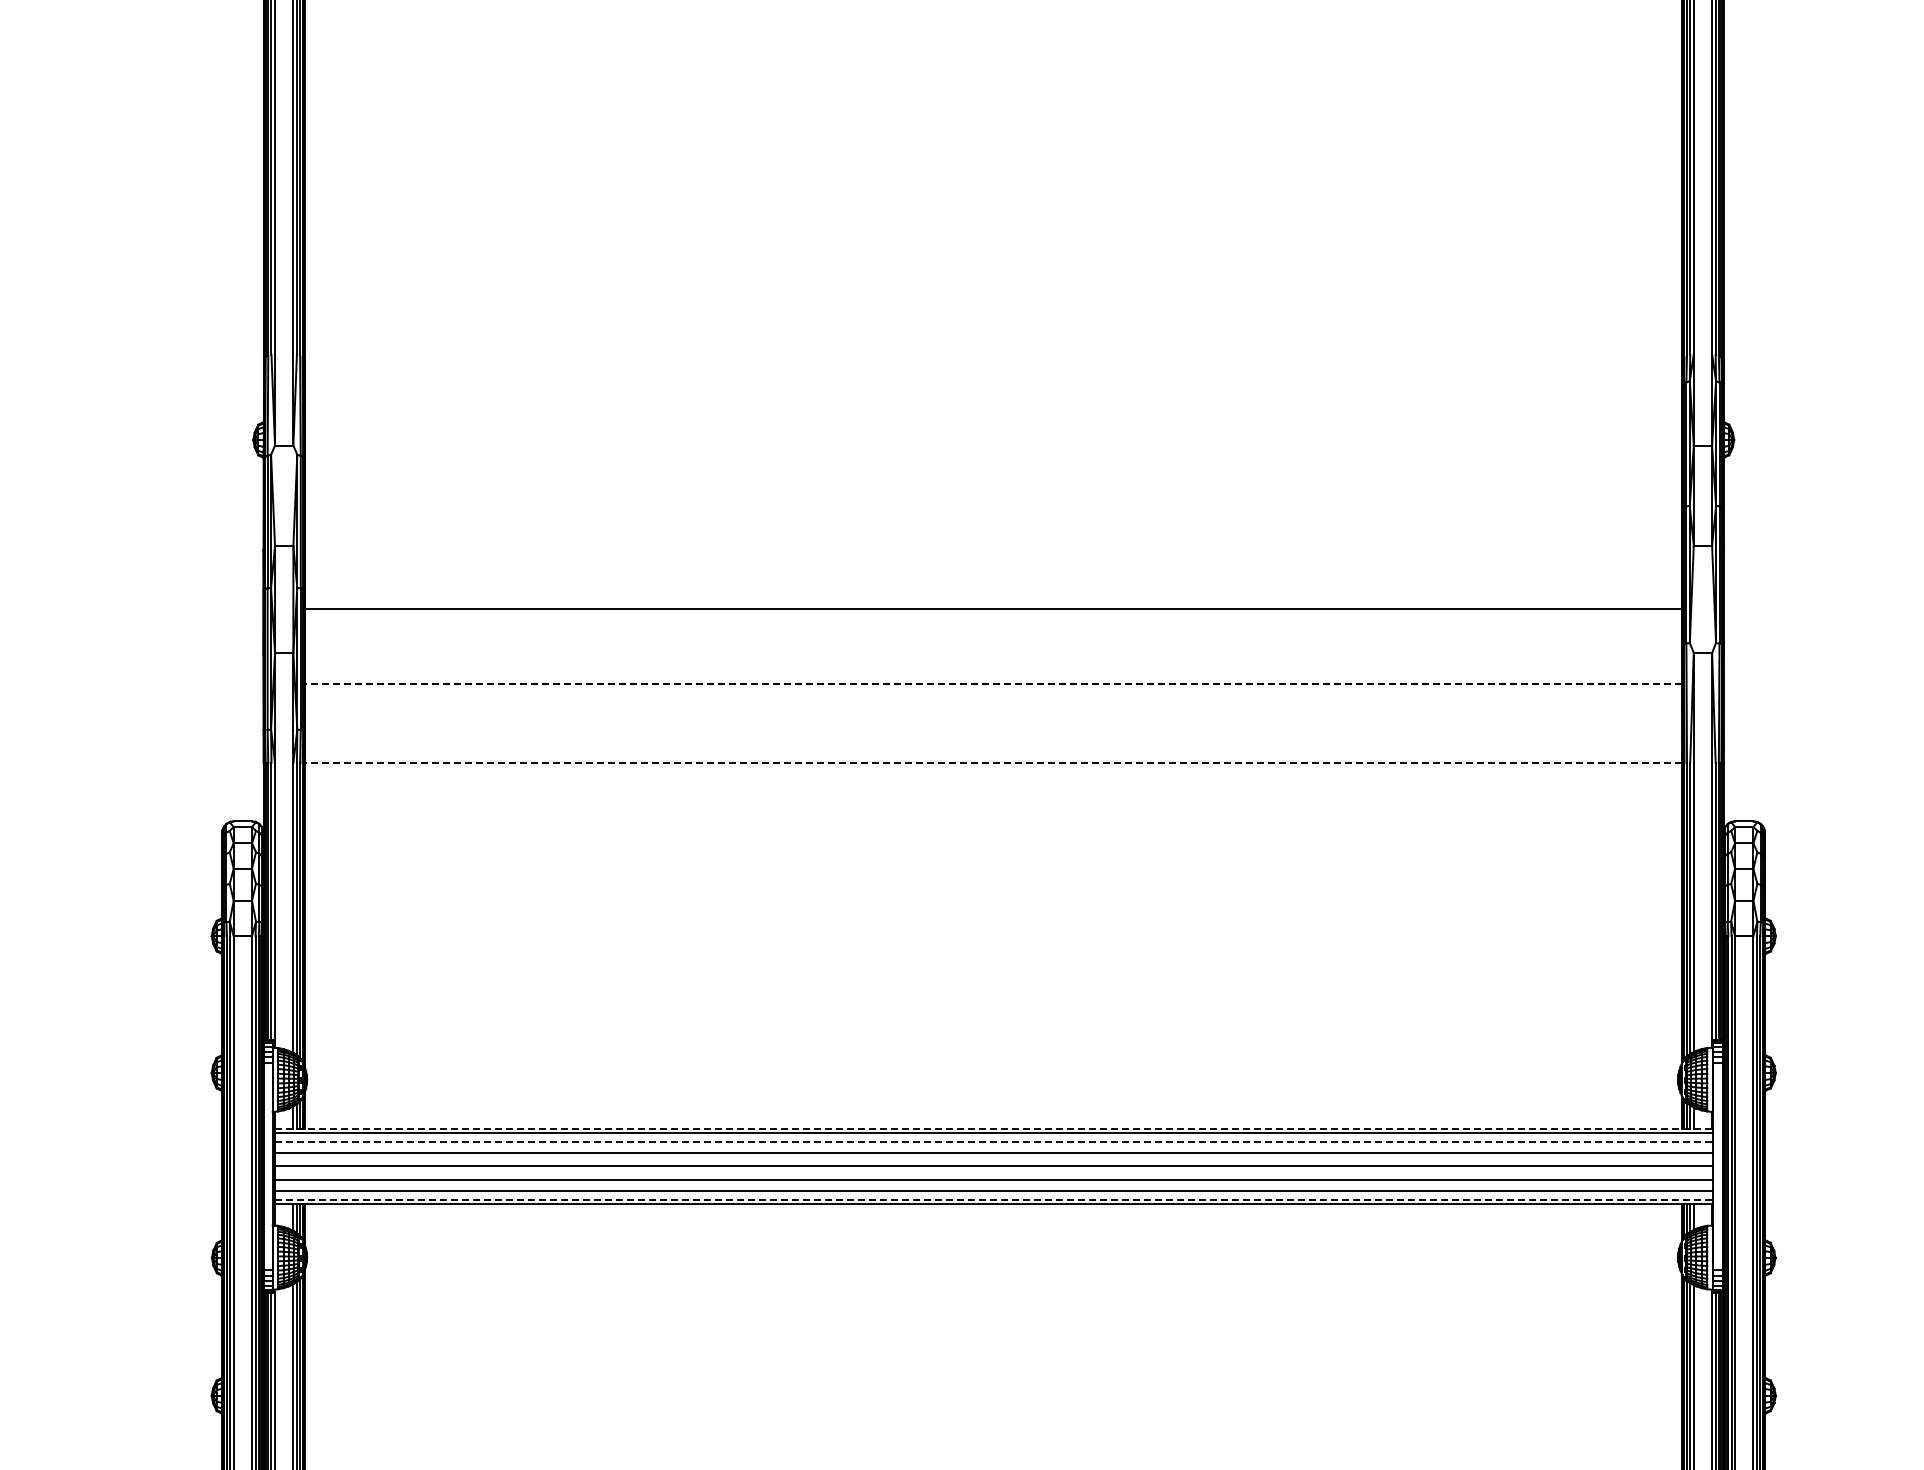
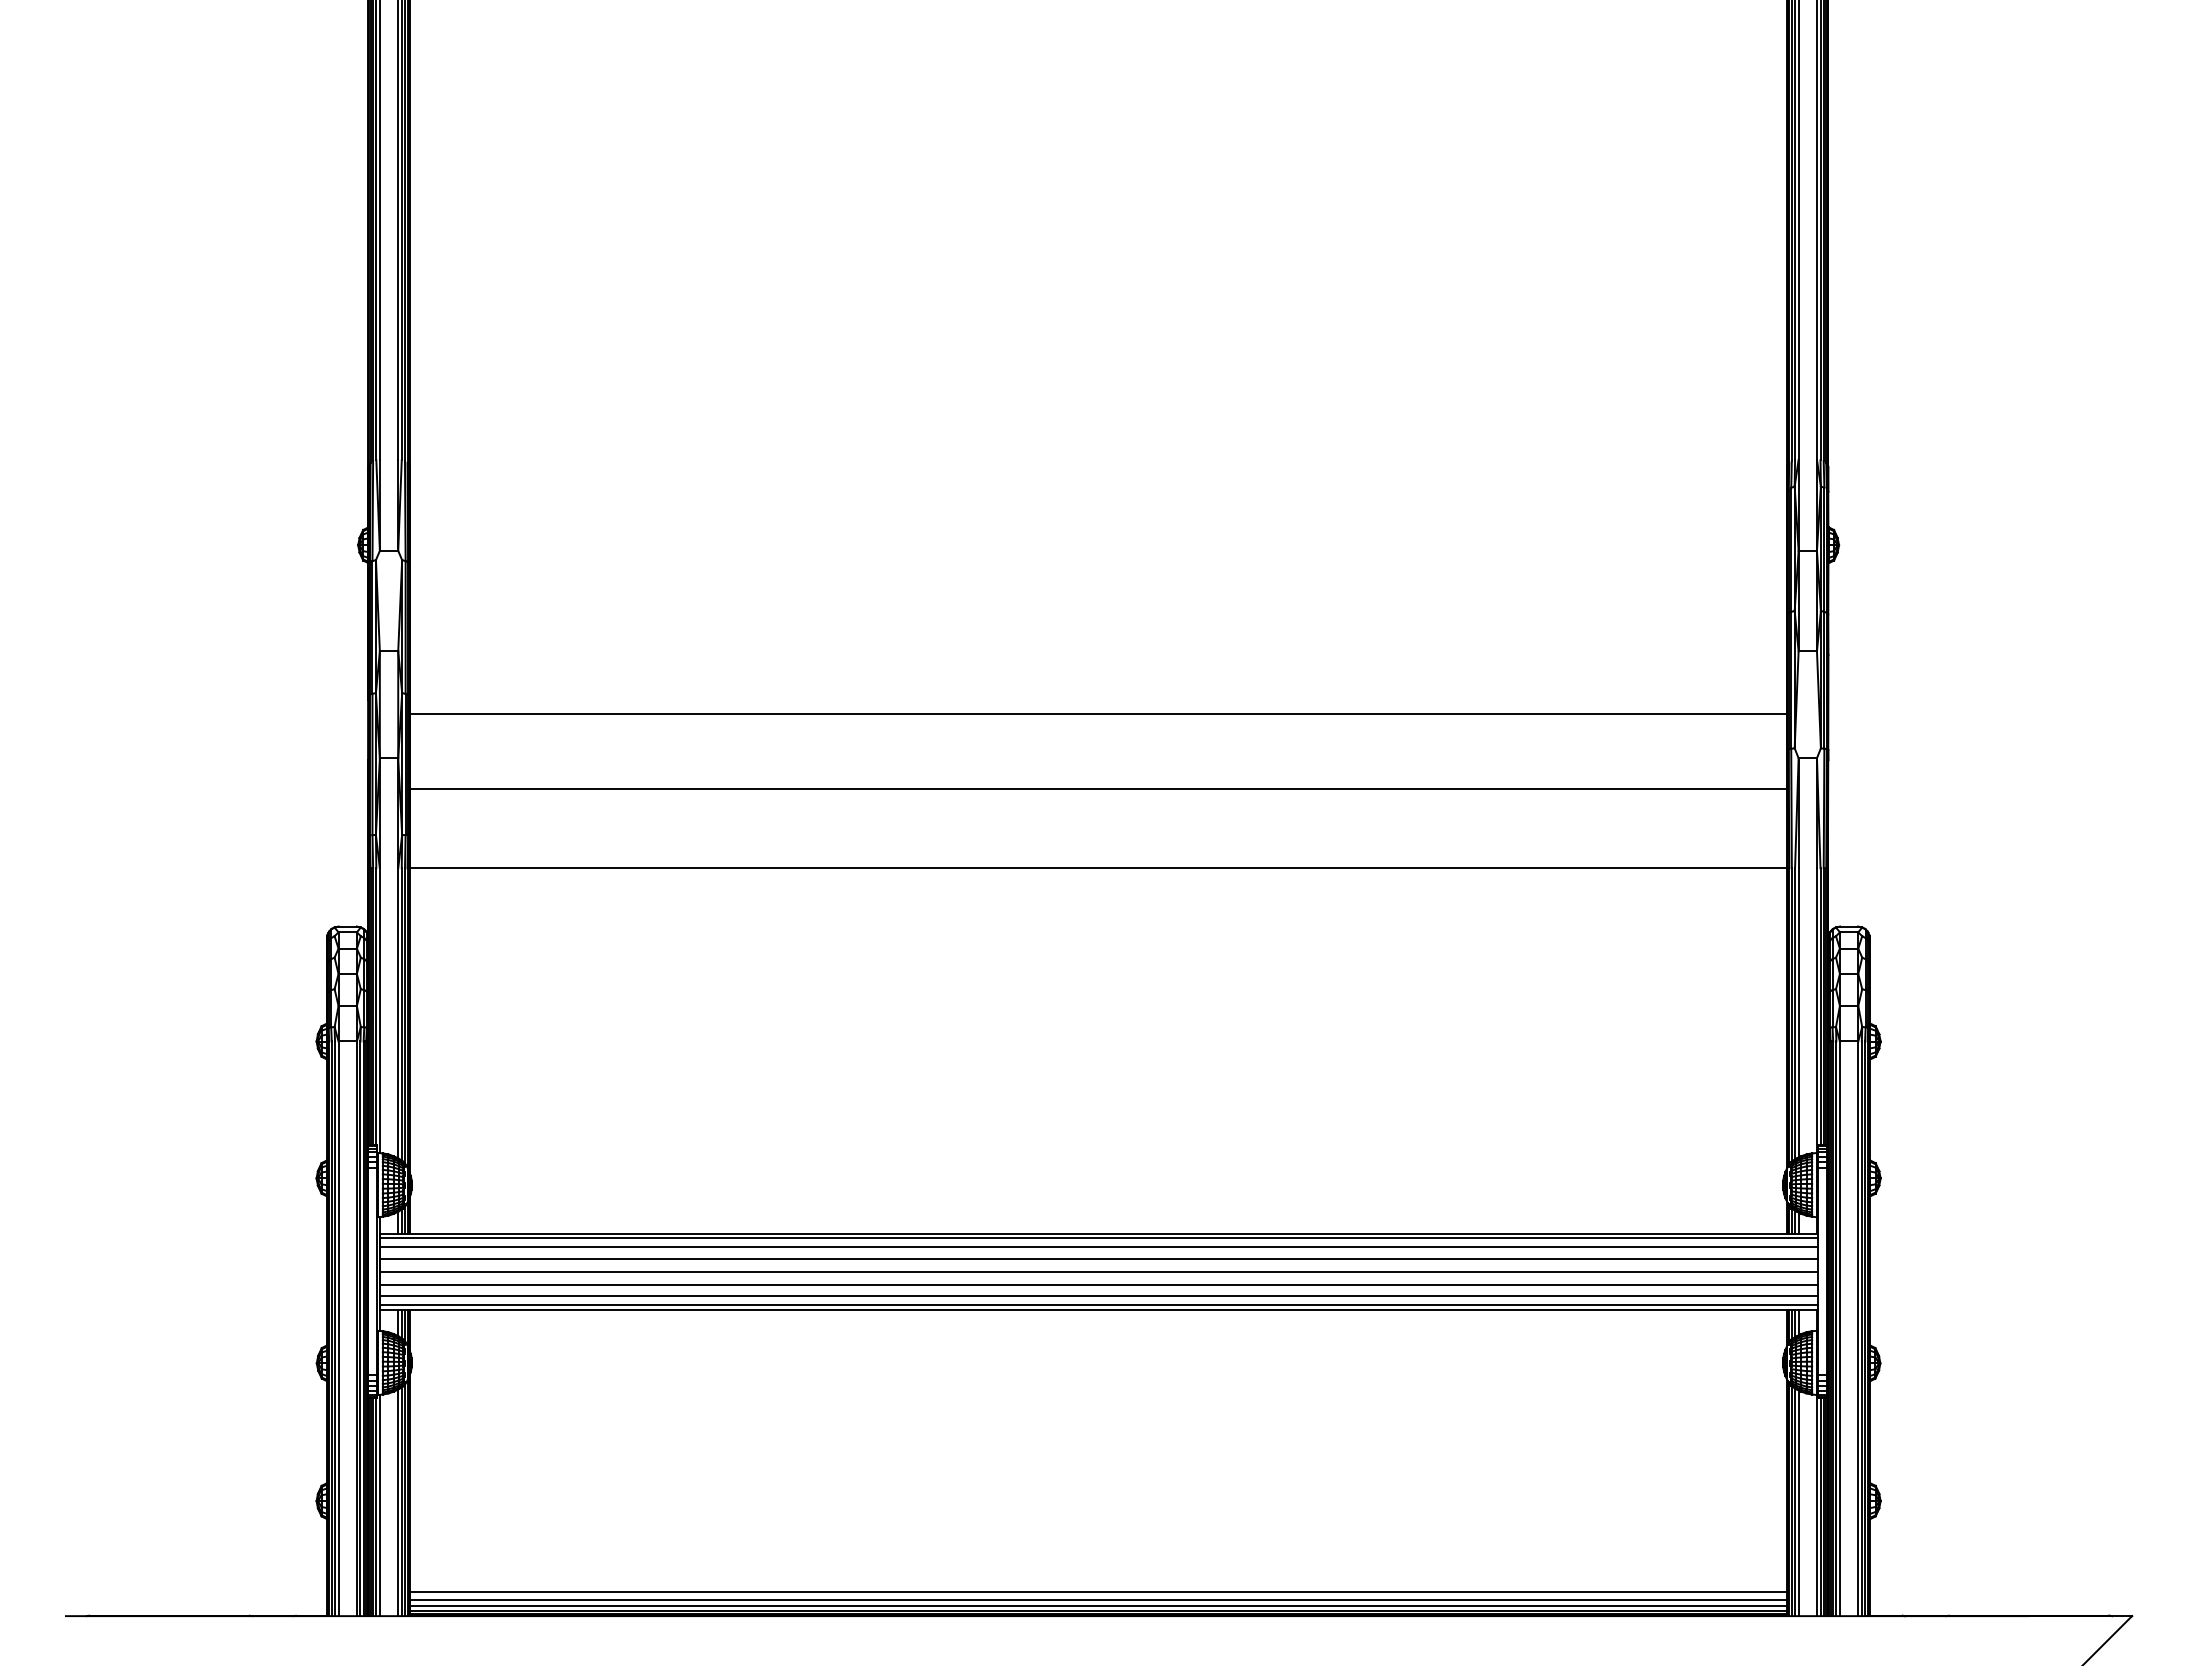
line: (993, 683) -> (1098, 788), dashed -> solid
line: (993, 763) -> (1098, 868), dashed -> solid
line: (994, 1128) -> (1099, 1233), dashed -> solid
line: (994, 1141) -> (1099, 1246), dashed -> solid
line: (994, 1200) -> (1099, 1305), dashed -> solid

